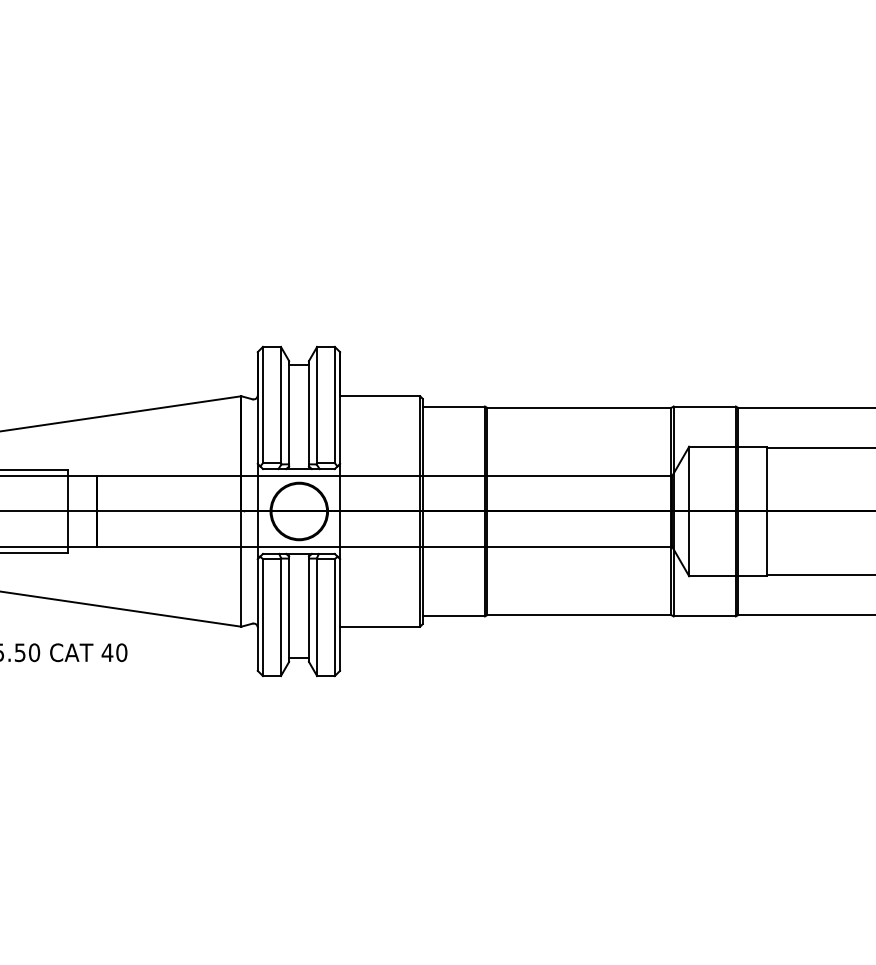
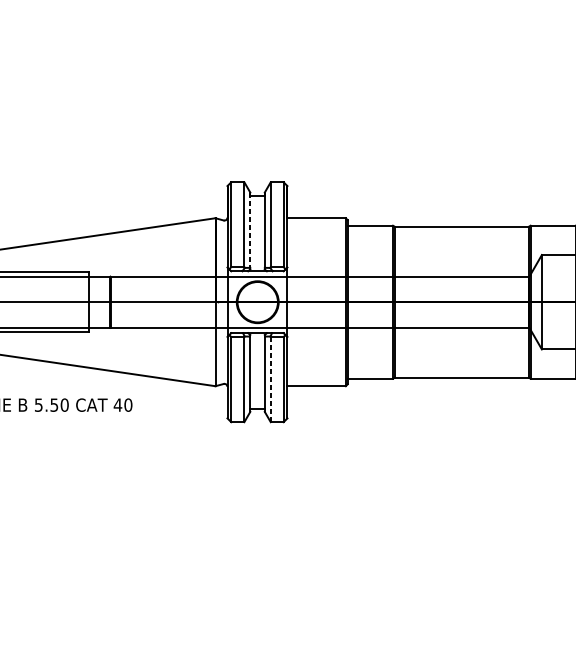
line: (289, 412) -> (250, 230), solid -> dashed
line: (317, 617) -> (271, 379), solid -> dashed

